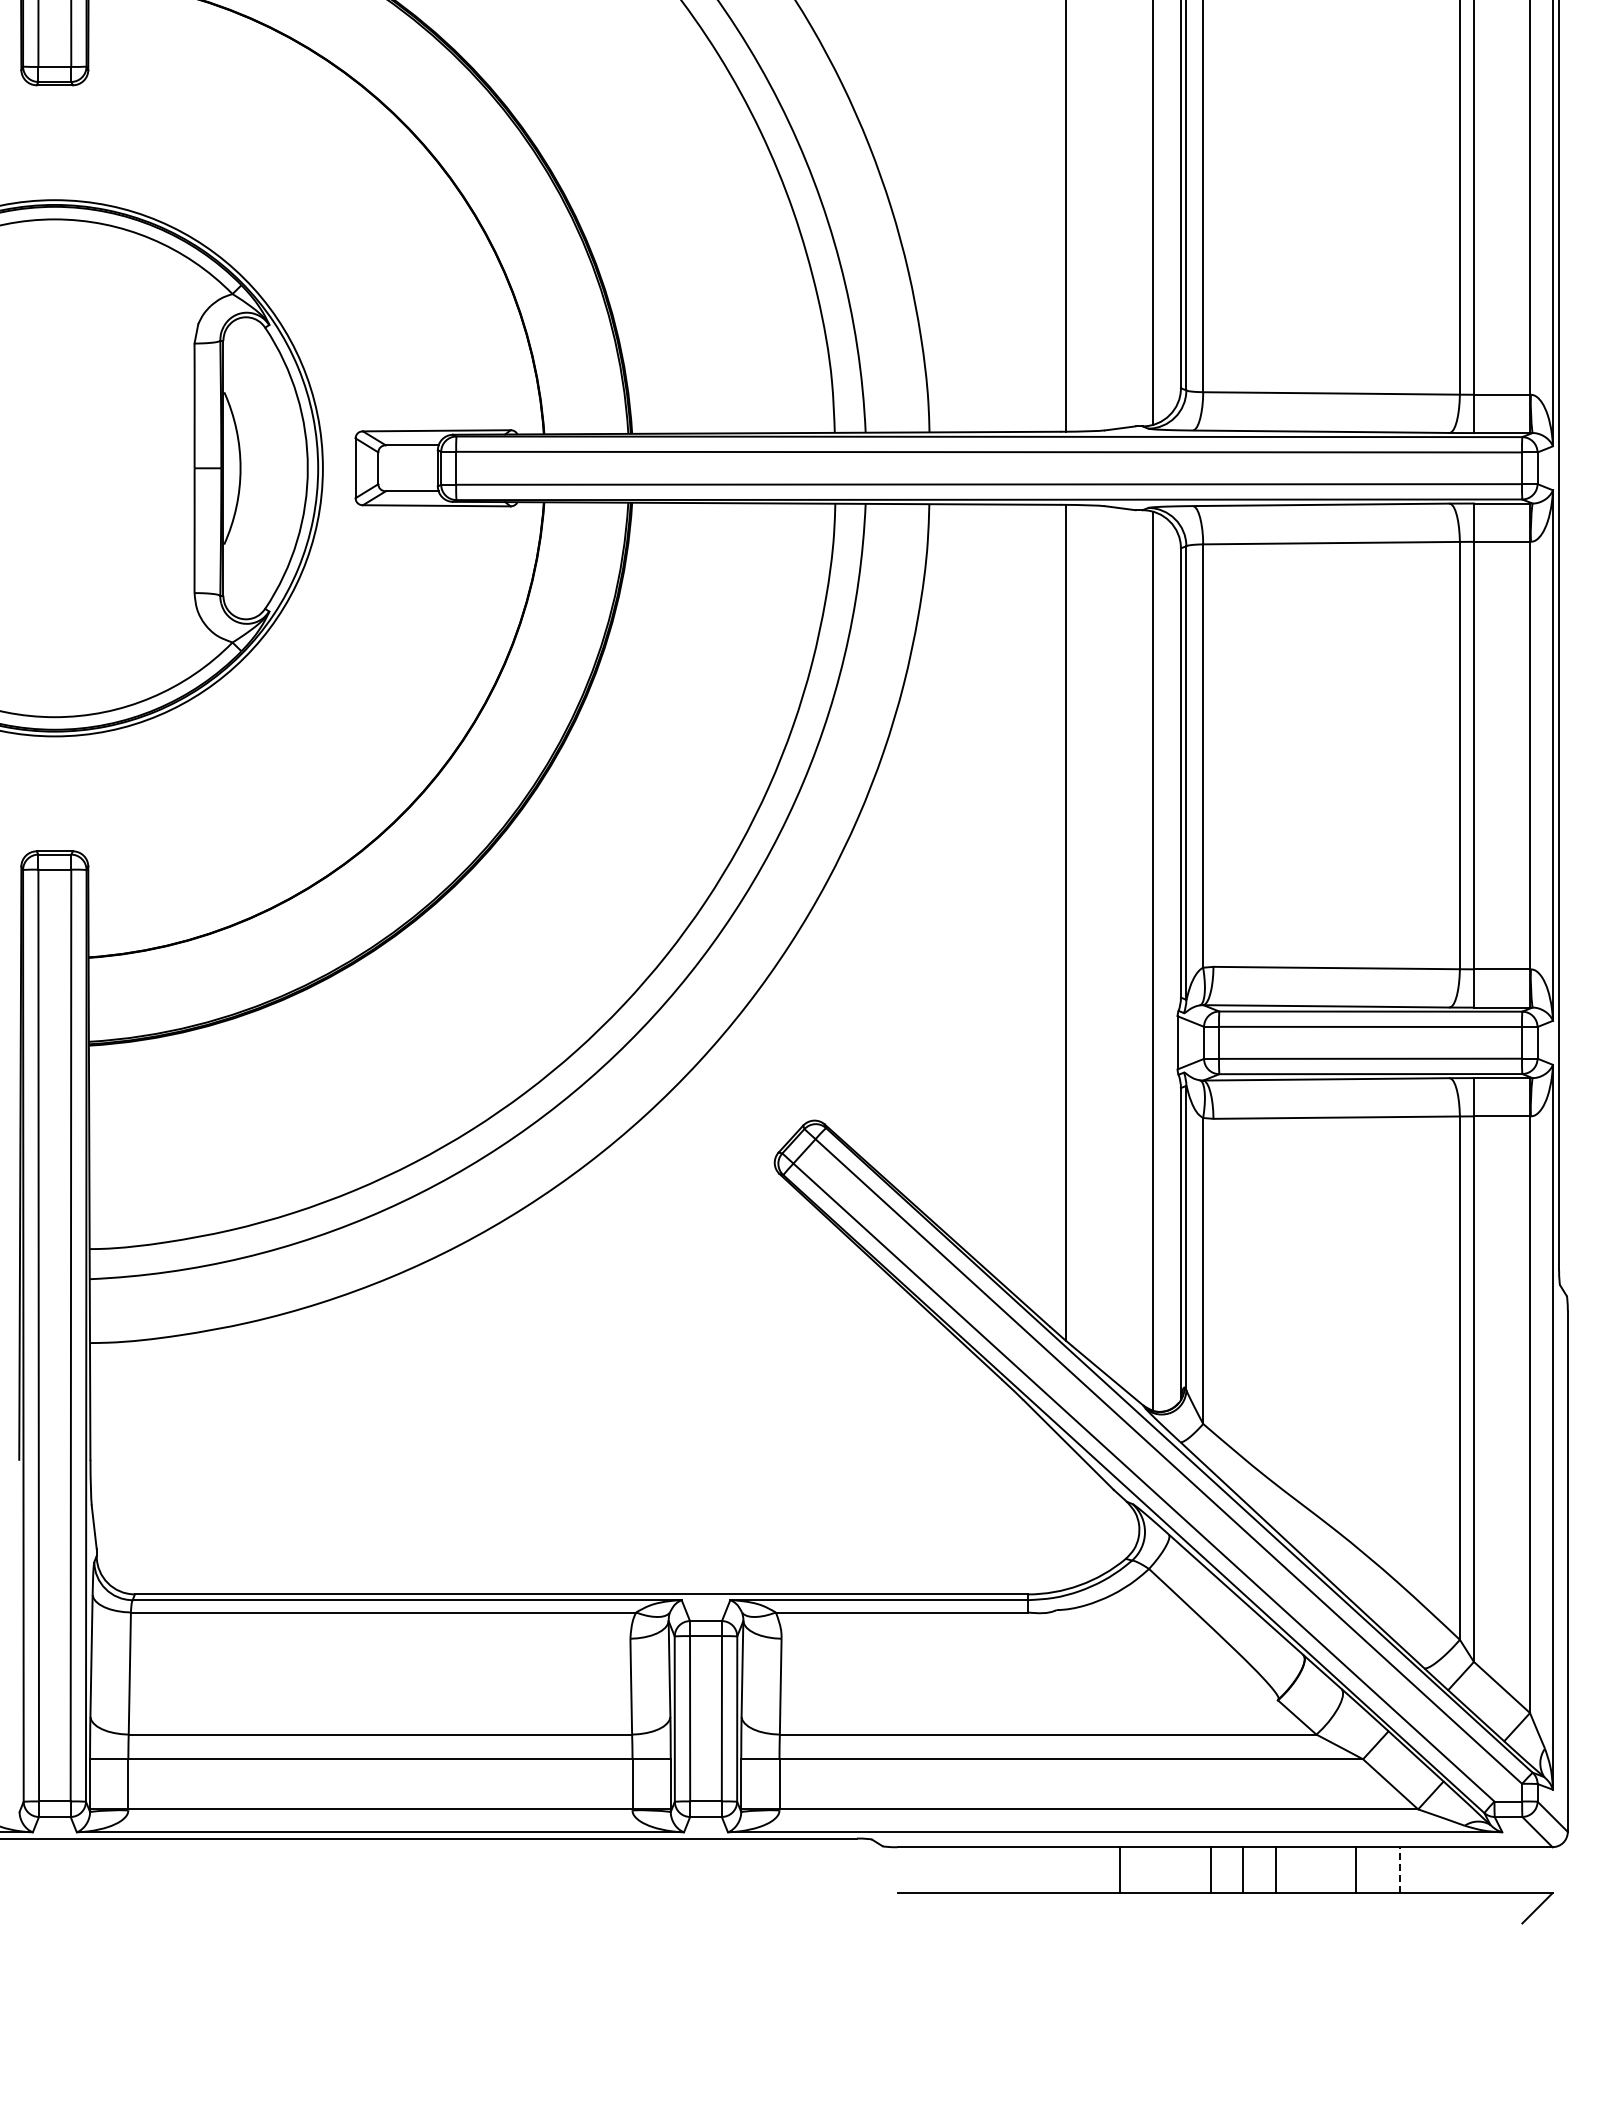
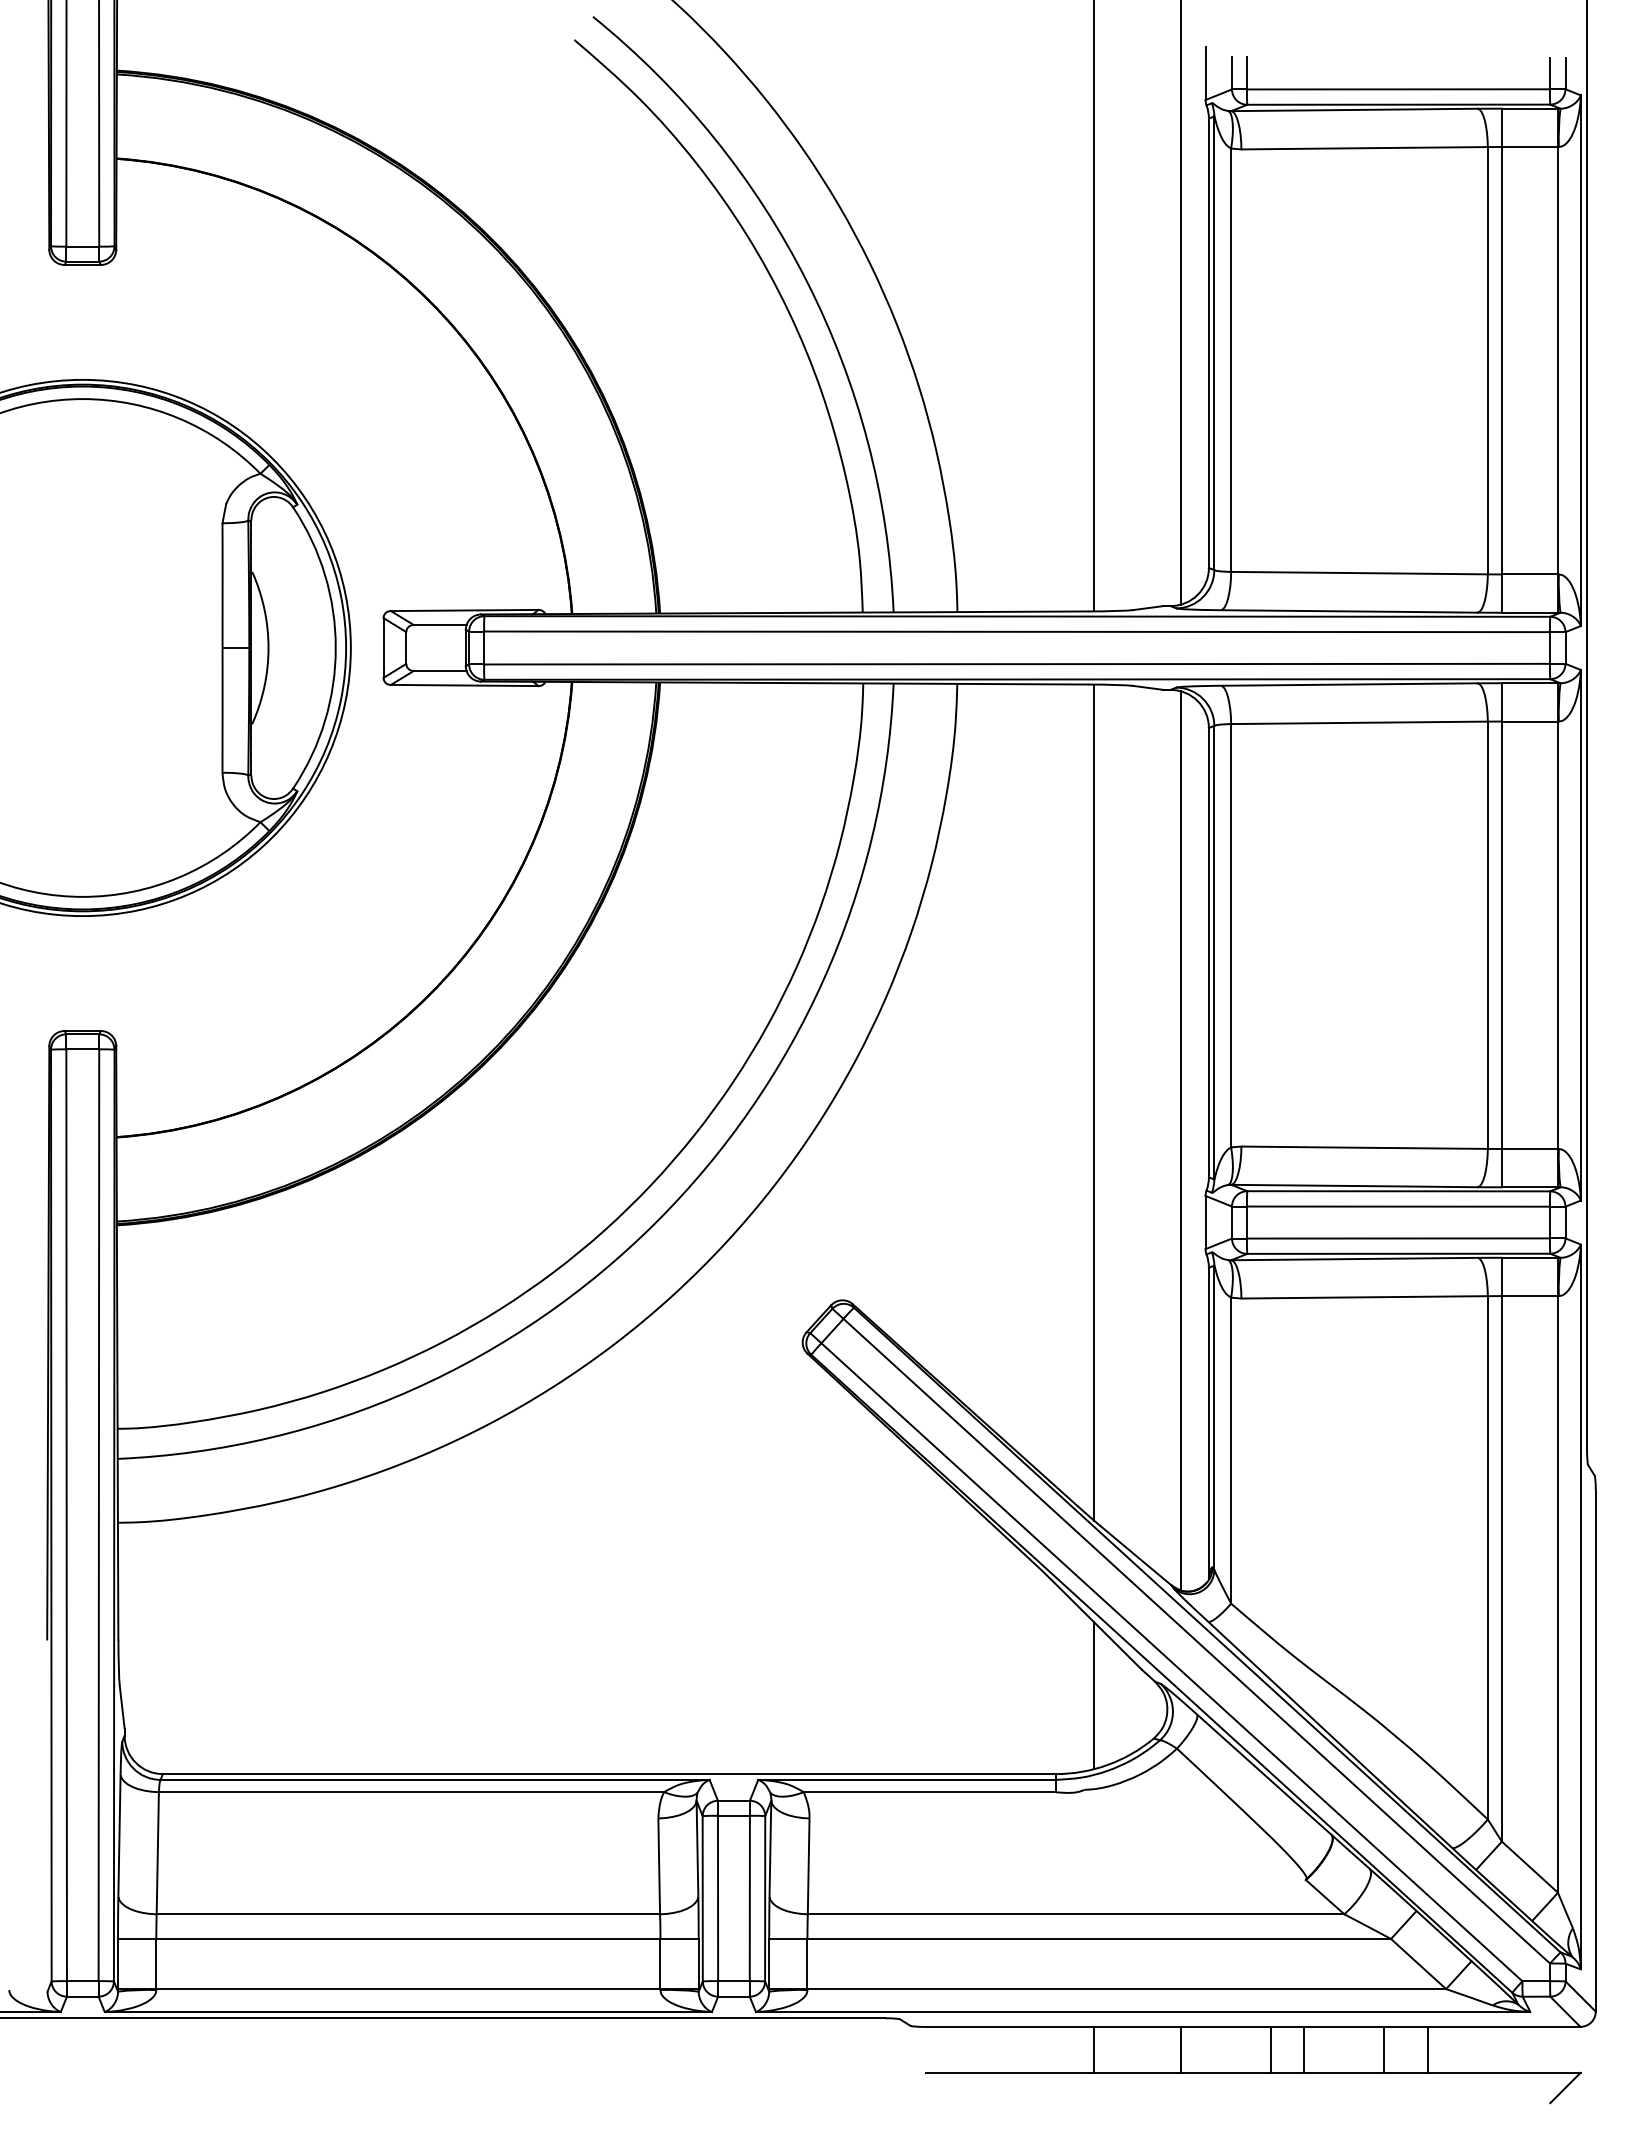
line: (1066, 1515) -> (1094, 1695), added
line: (1120, 1869) -> (1094, 2049), moved
line: (1210, 1869) -> (1180, 2049), moved
line: (1399, 1869) -> (1427, 2049), dashed -> solid

